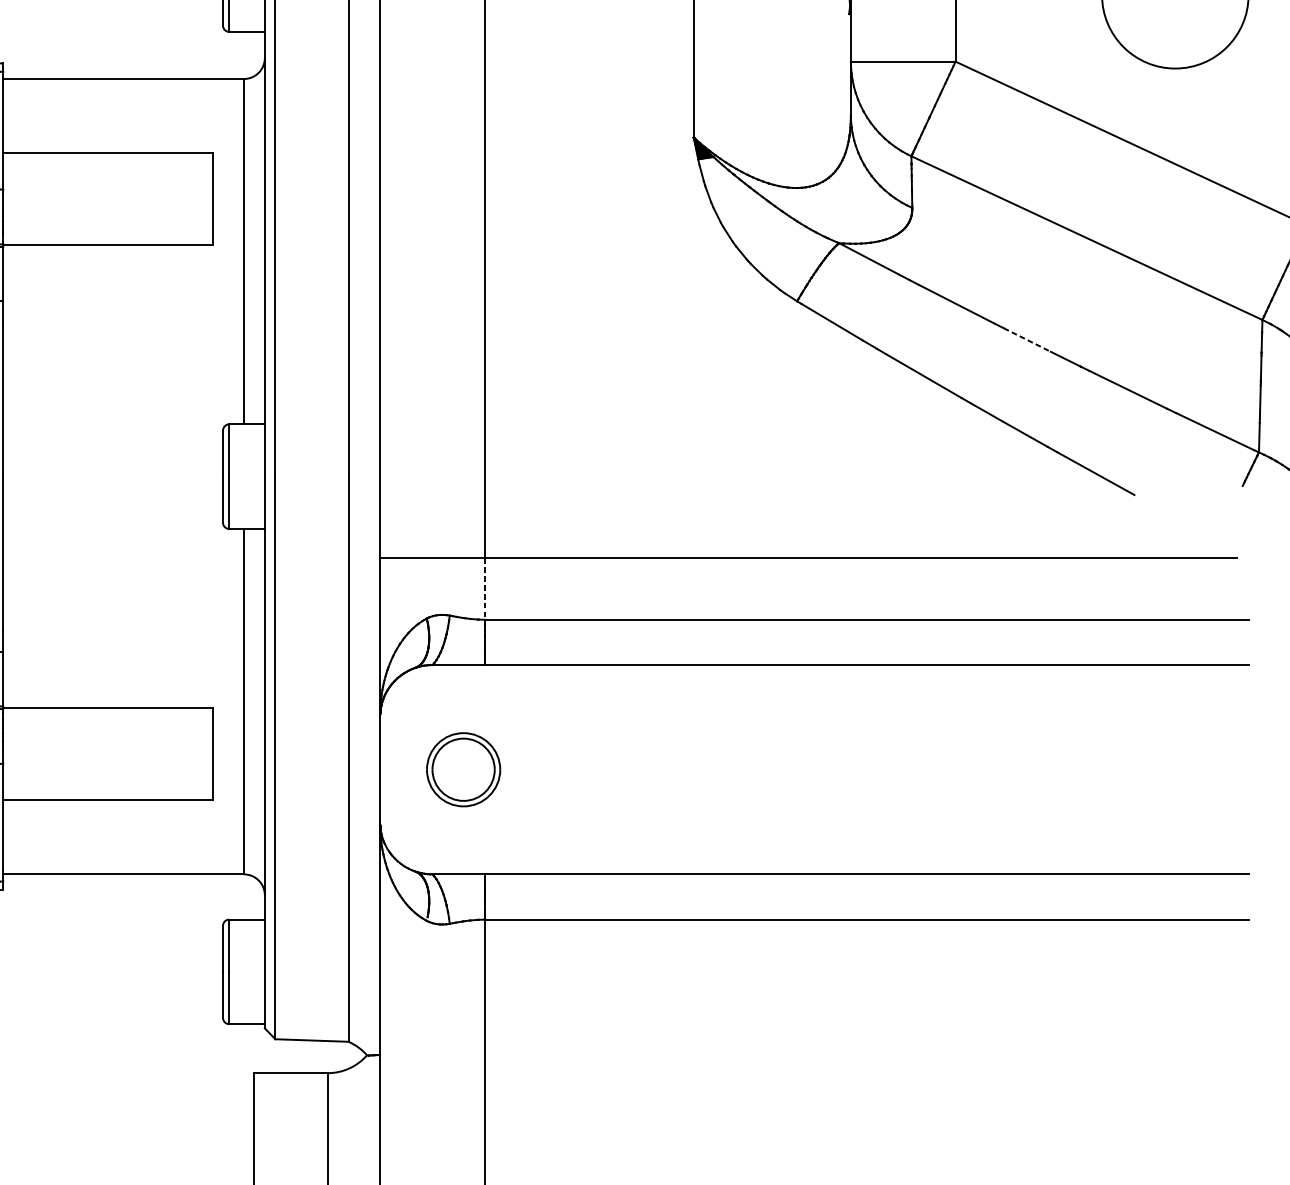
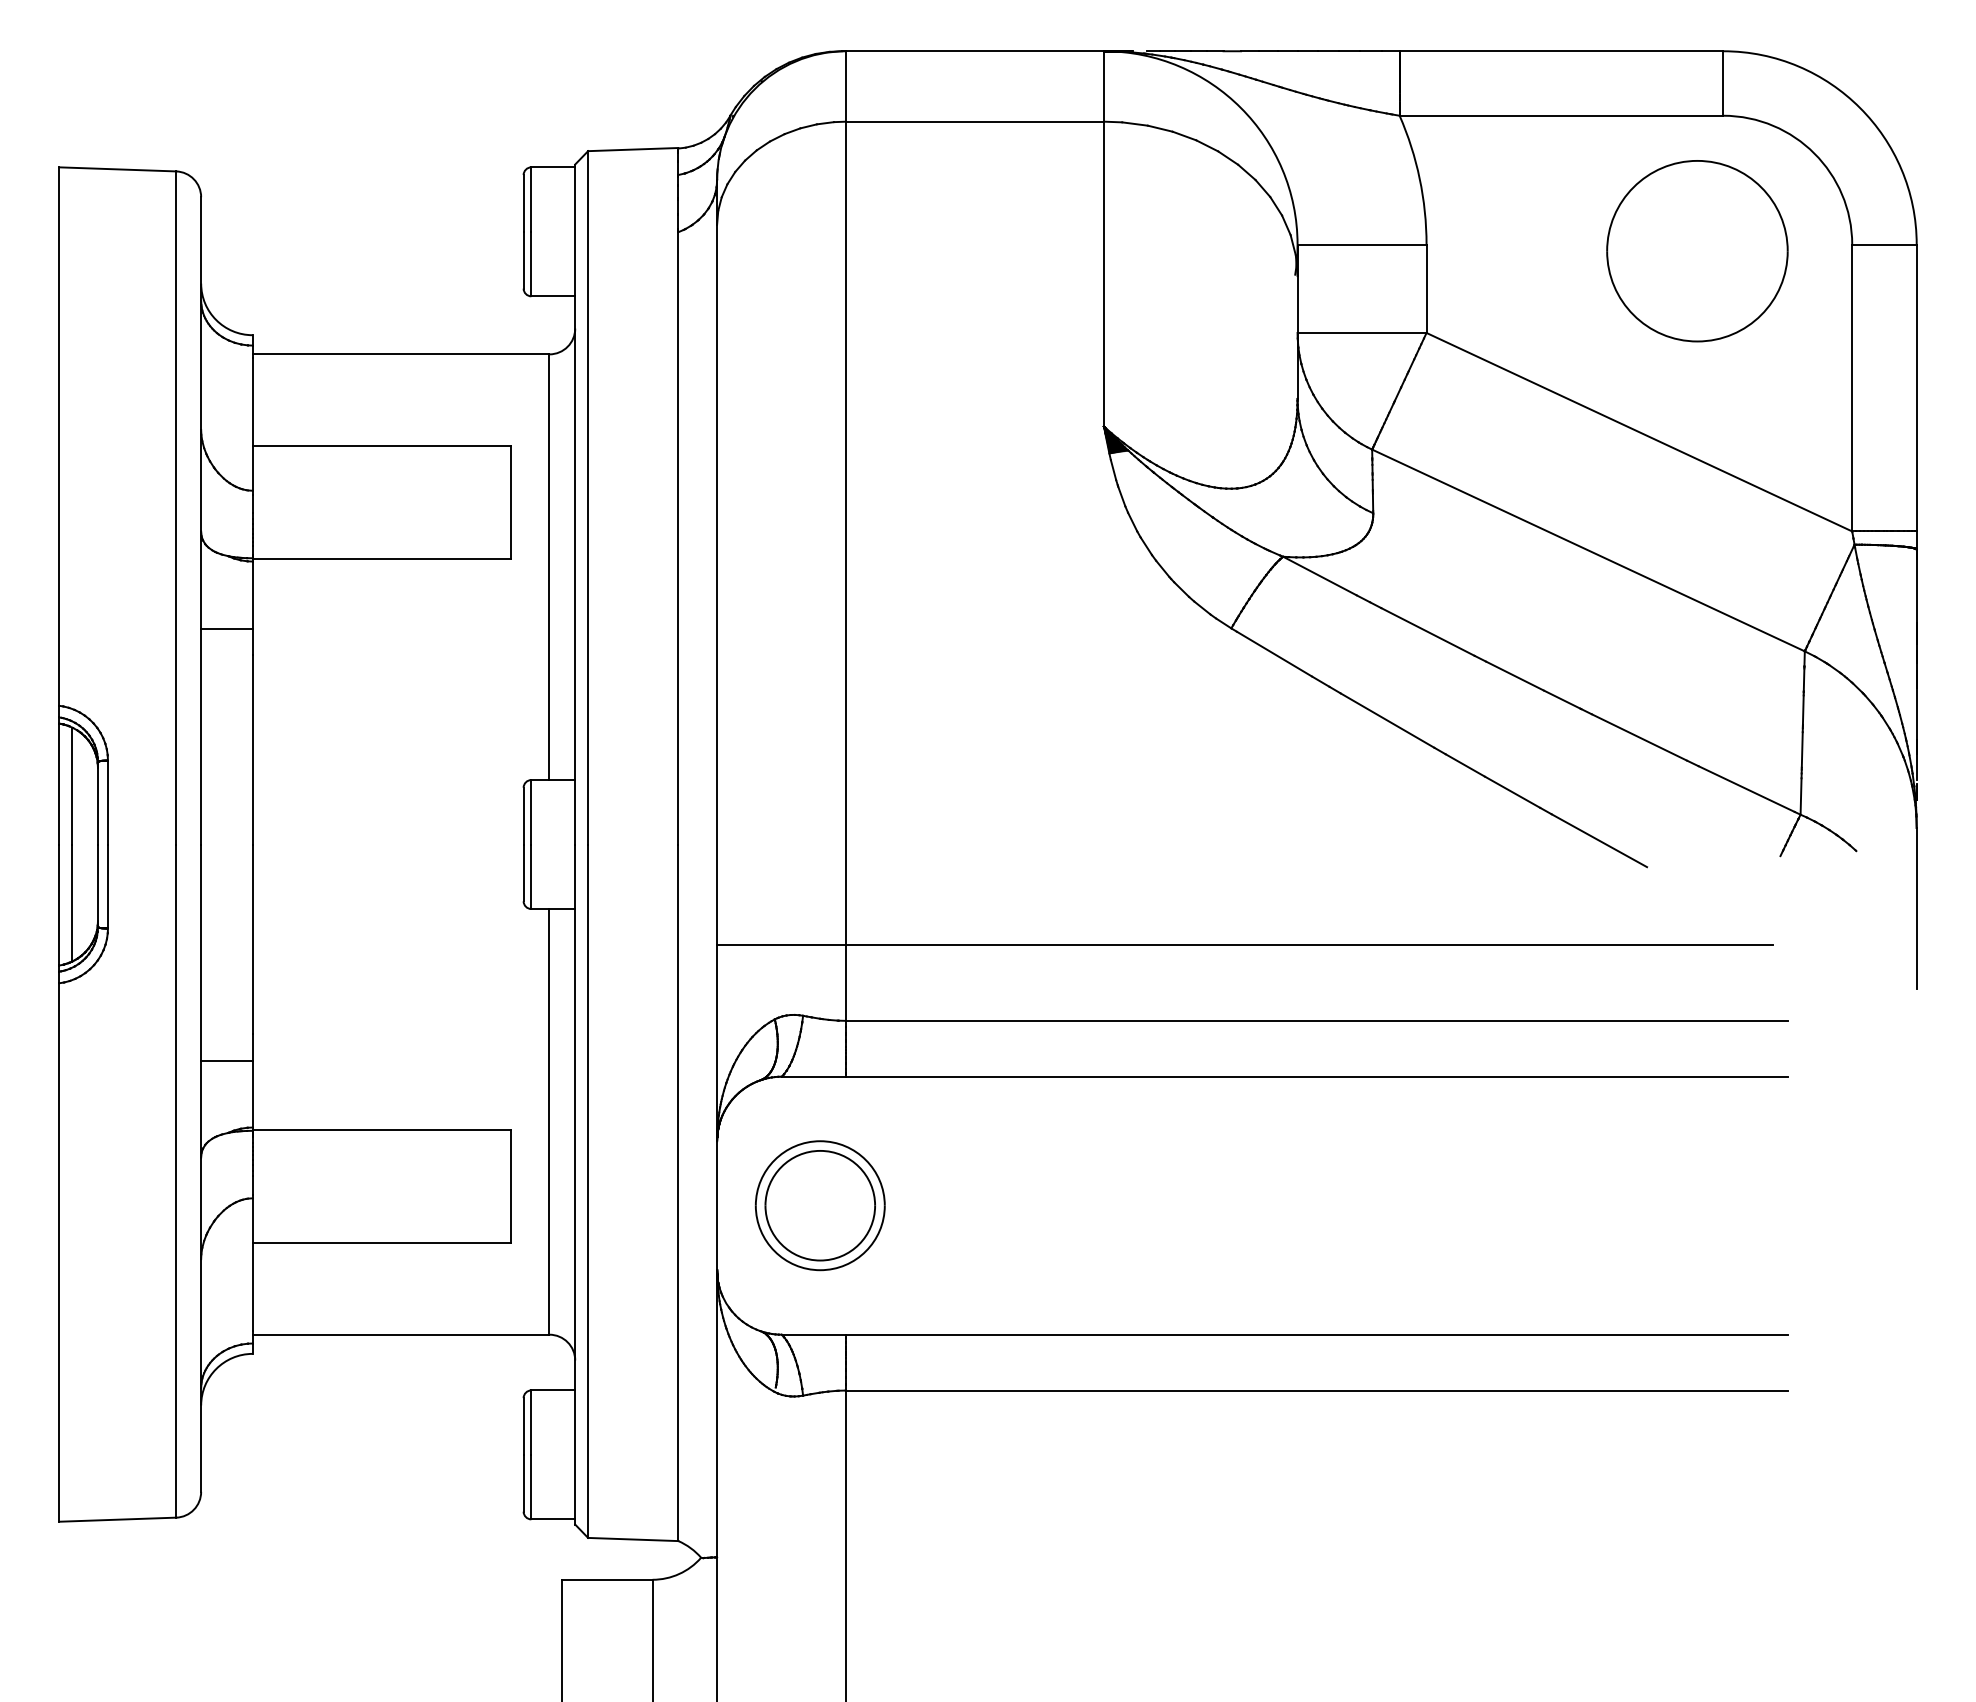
line: (1027, 340) -> (1515, 676), dashed -> solid
line: (484, 588) -> (846, 982), dashed -> solid
part: (463, 769) -> (819, 1205), size x1.43

